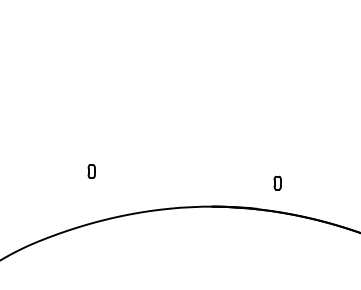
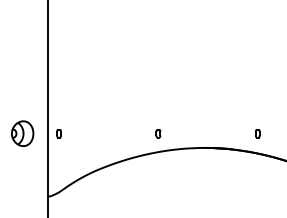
part: (91, 171) -> (158, 133), moved
part: (277, 182) -> (257, 133), moved

